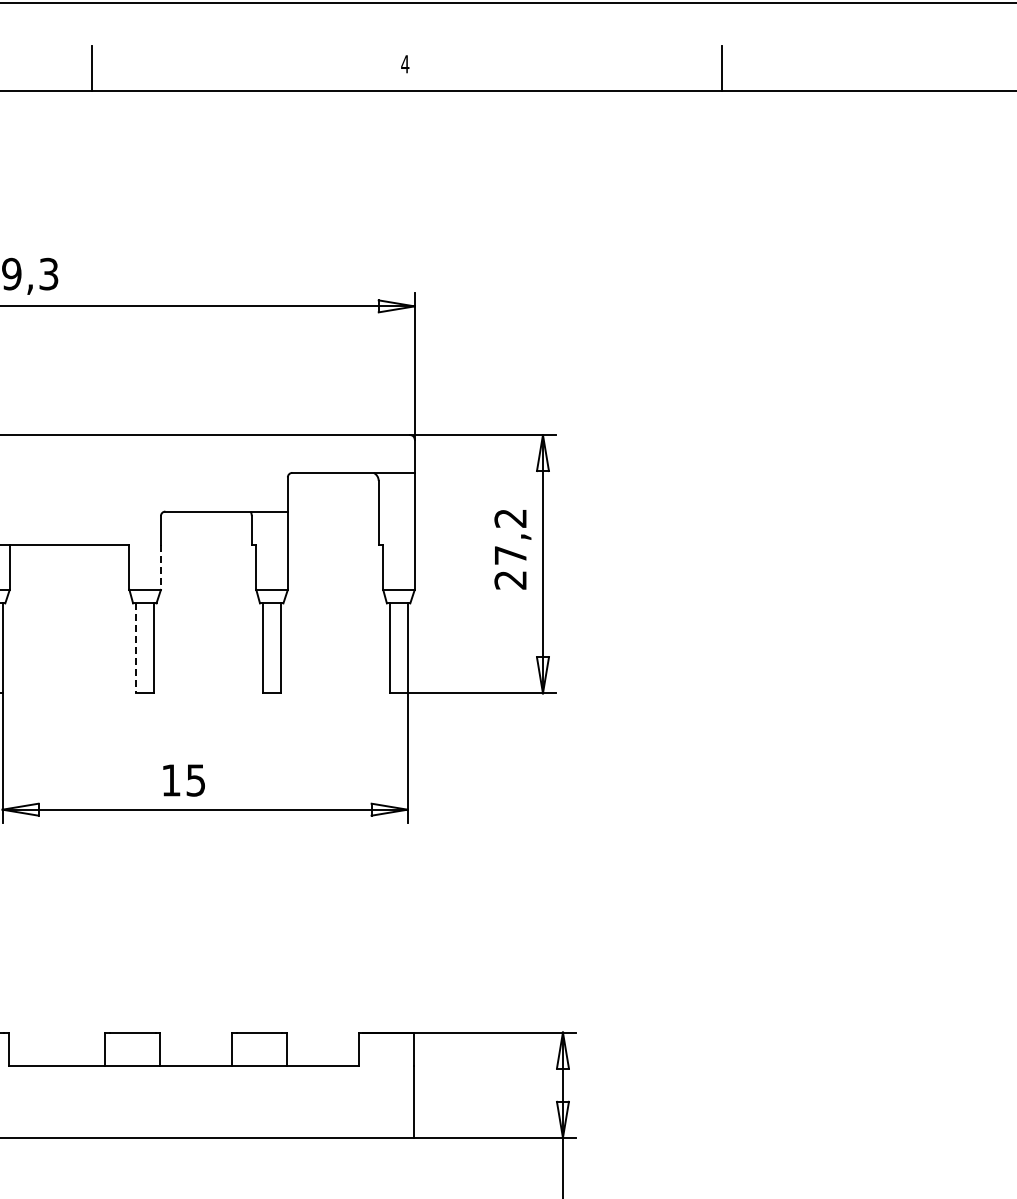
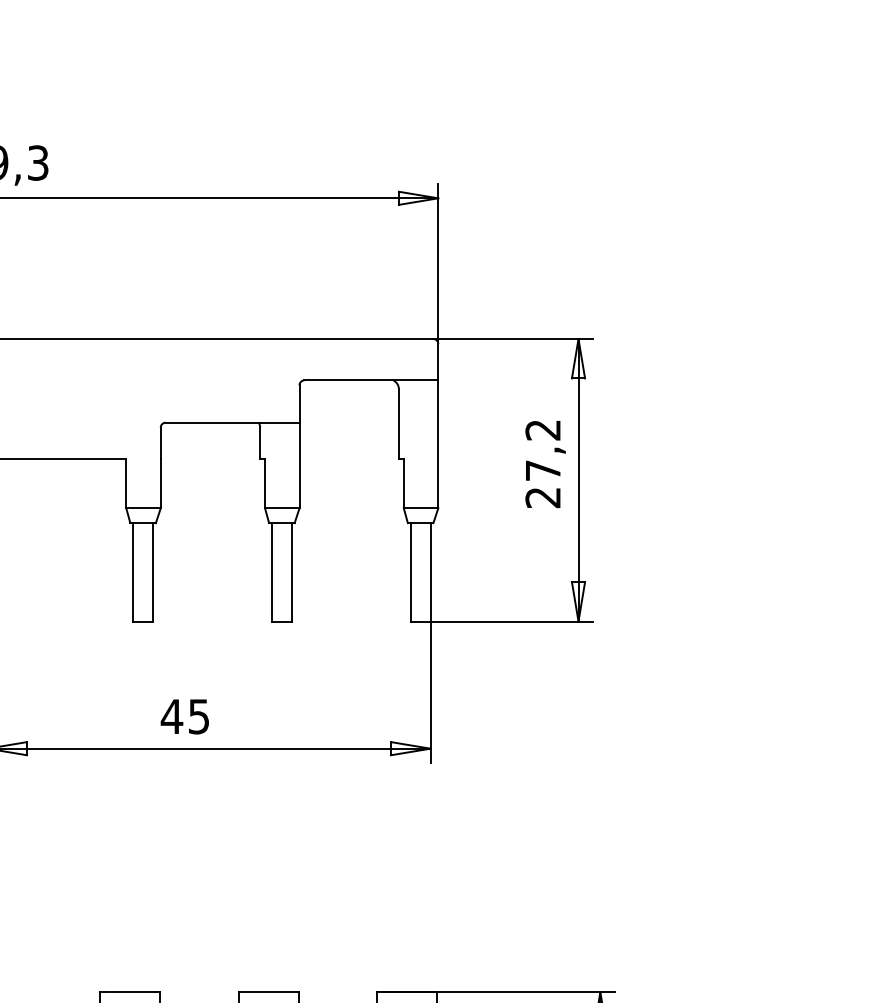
line: (160, 567) -> (160, 483), dashed -> solid
line: (135, 648) -> (132, 572), dashed -> solid
text: (171, 780) -> (172, 716), 15 -> 45

